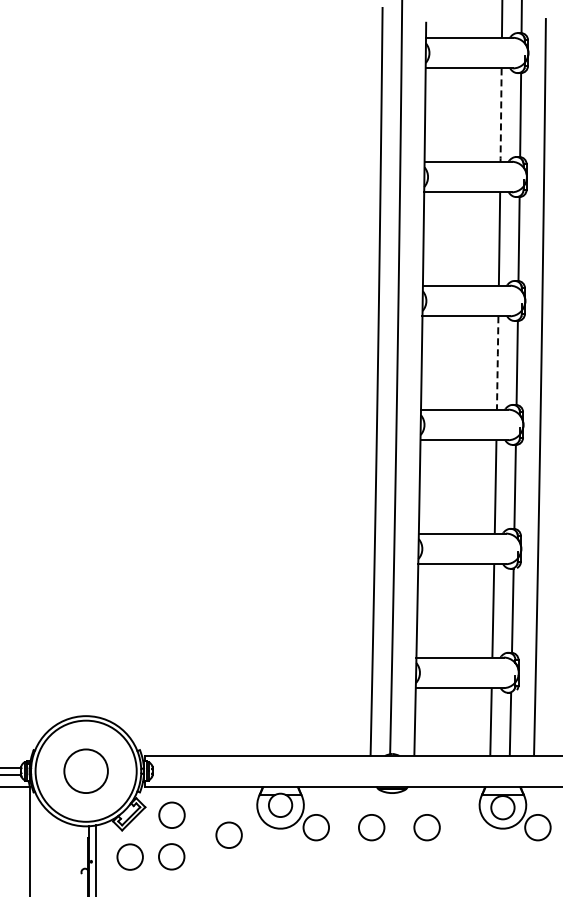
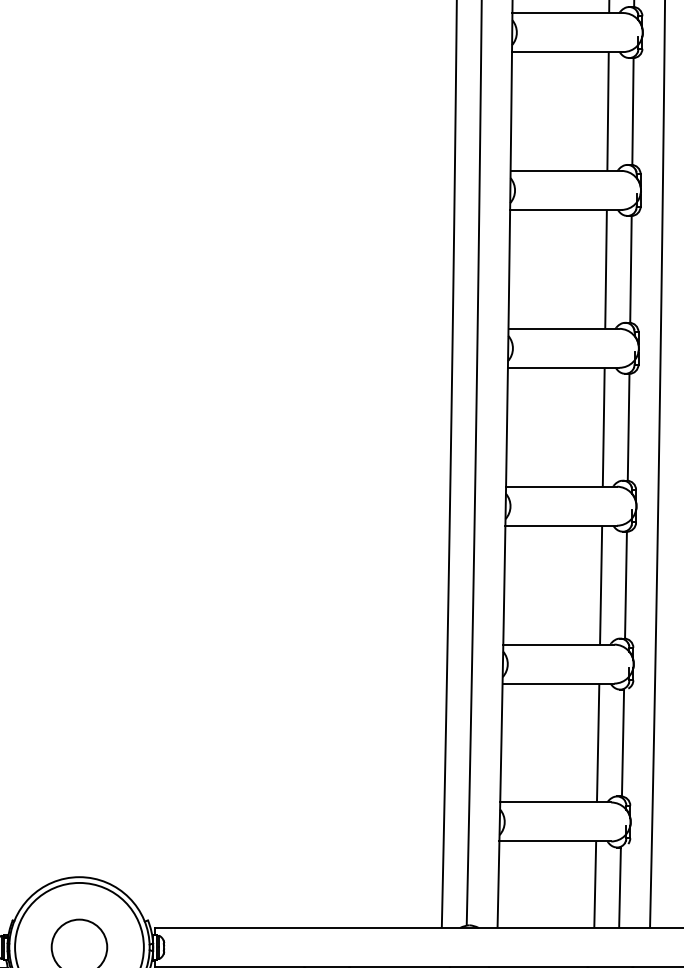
line: (501, 116) -> (608, 113), dashed -> solid
line: (497, 362) -> (603, 426), dashed -> solid

